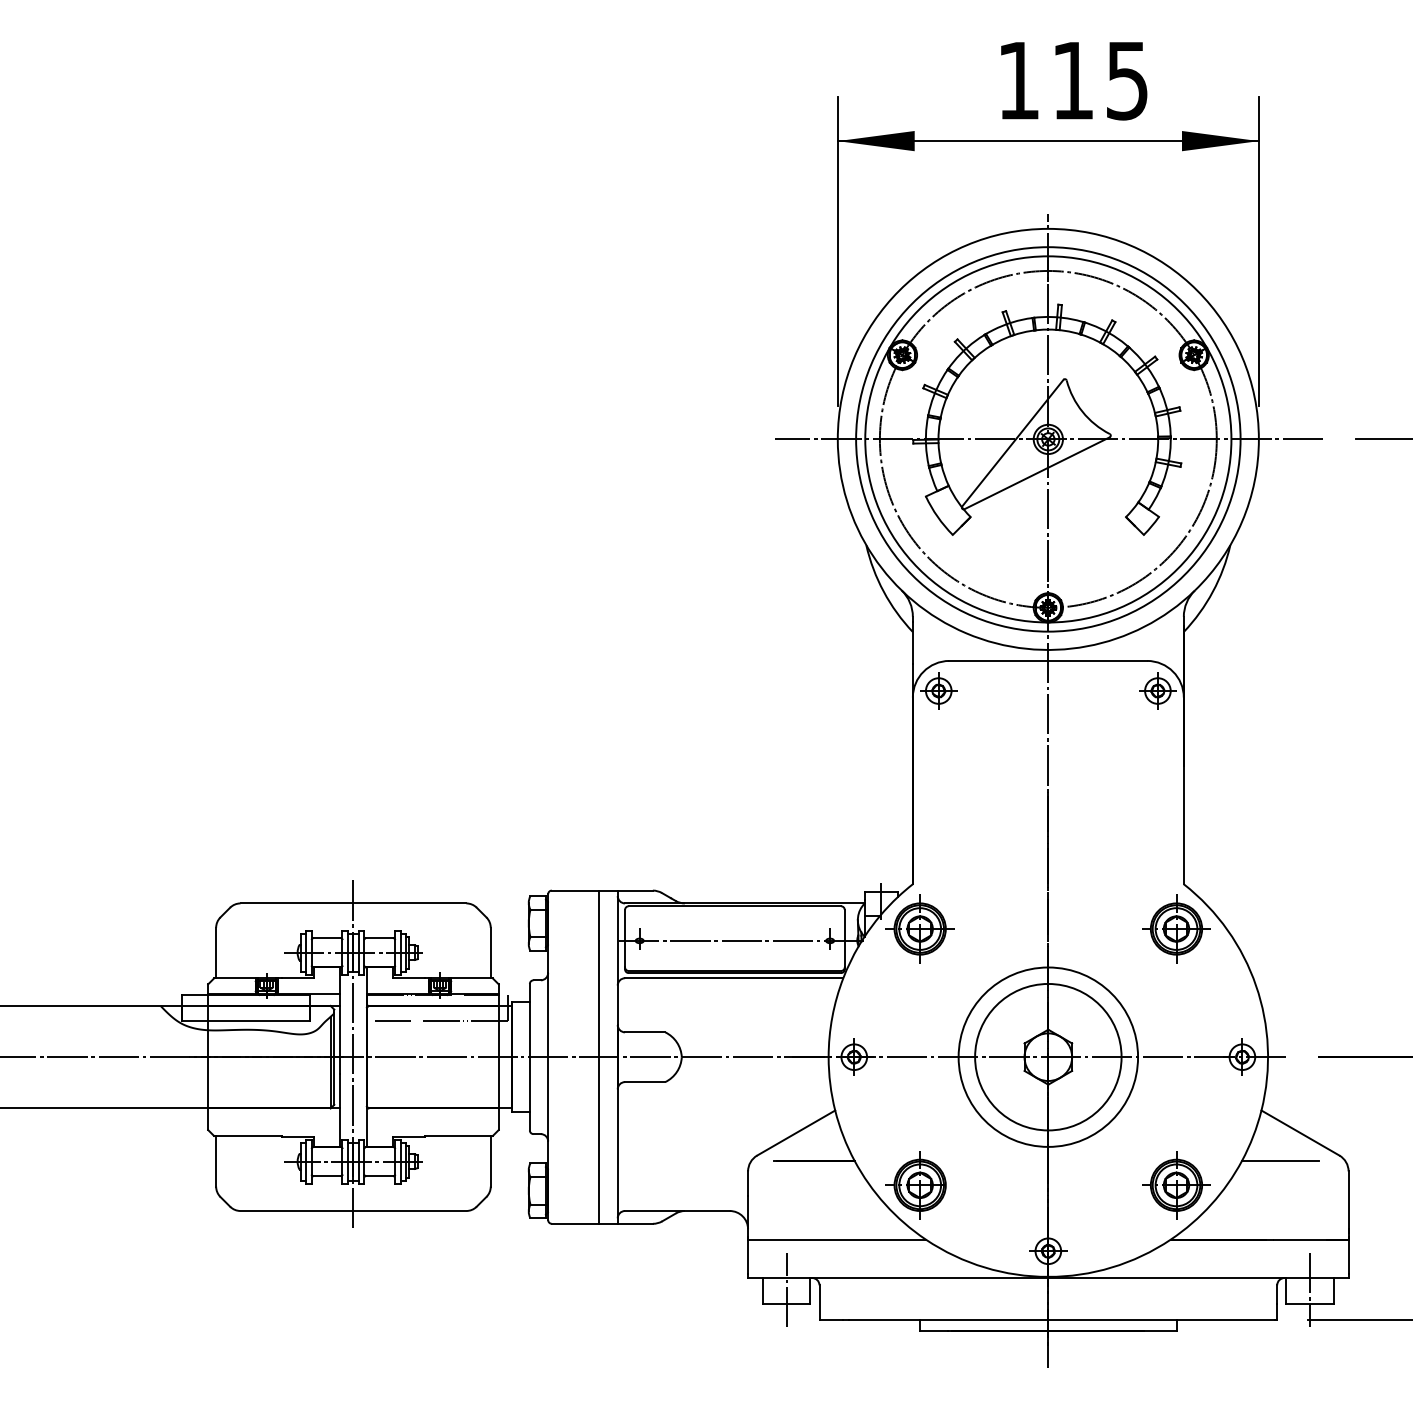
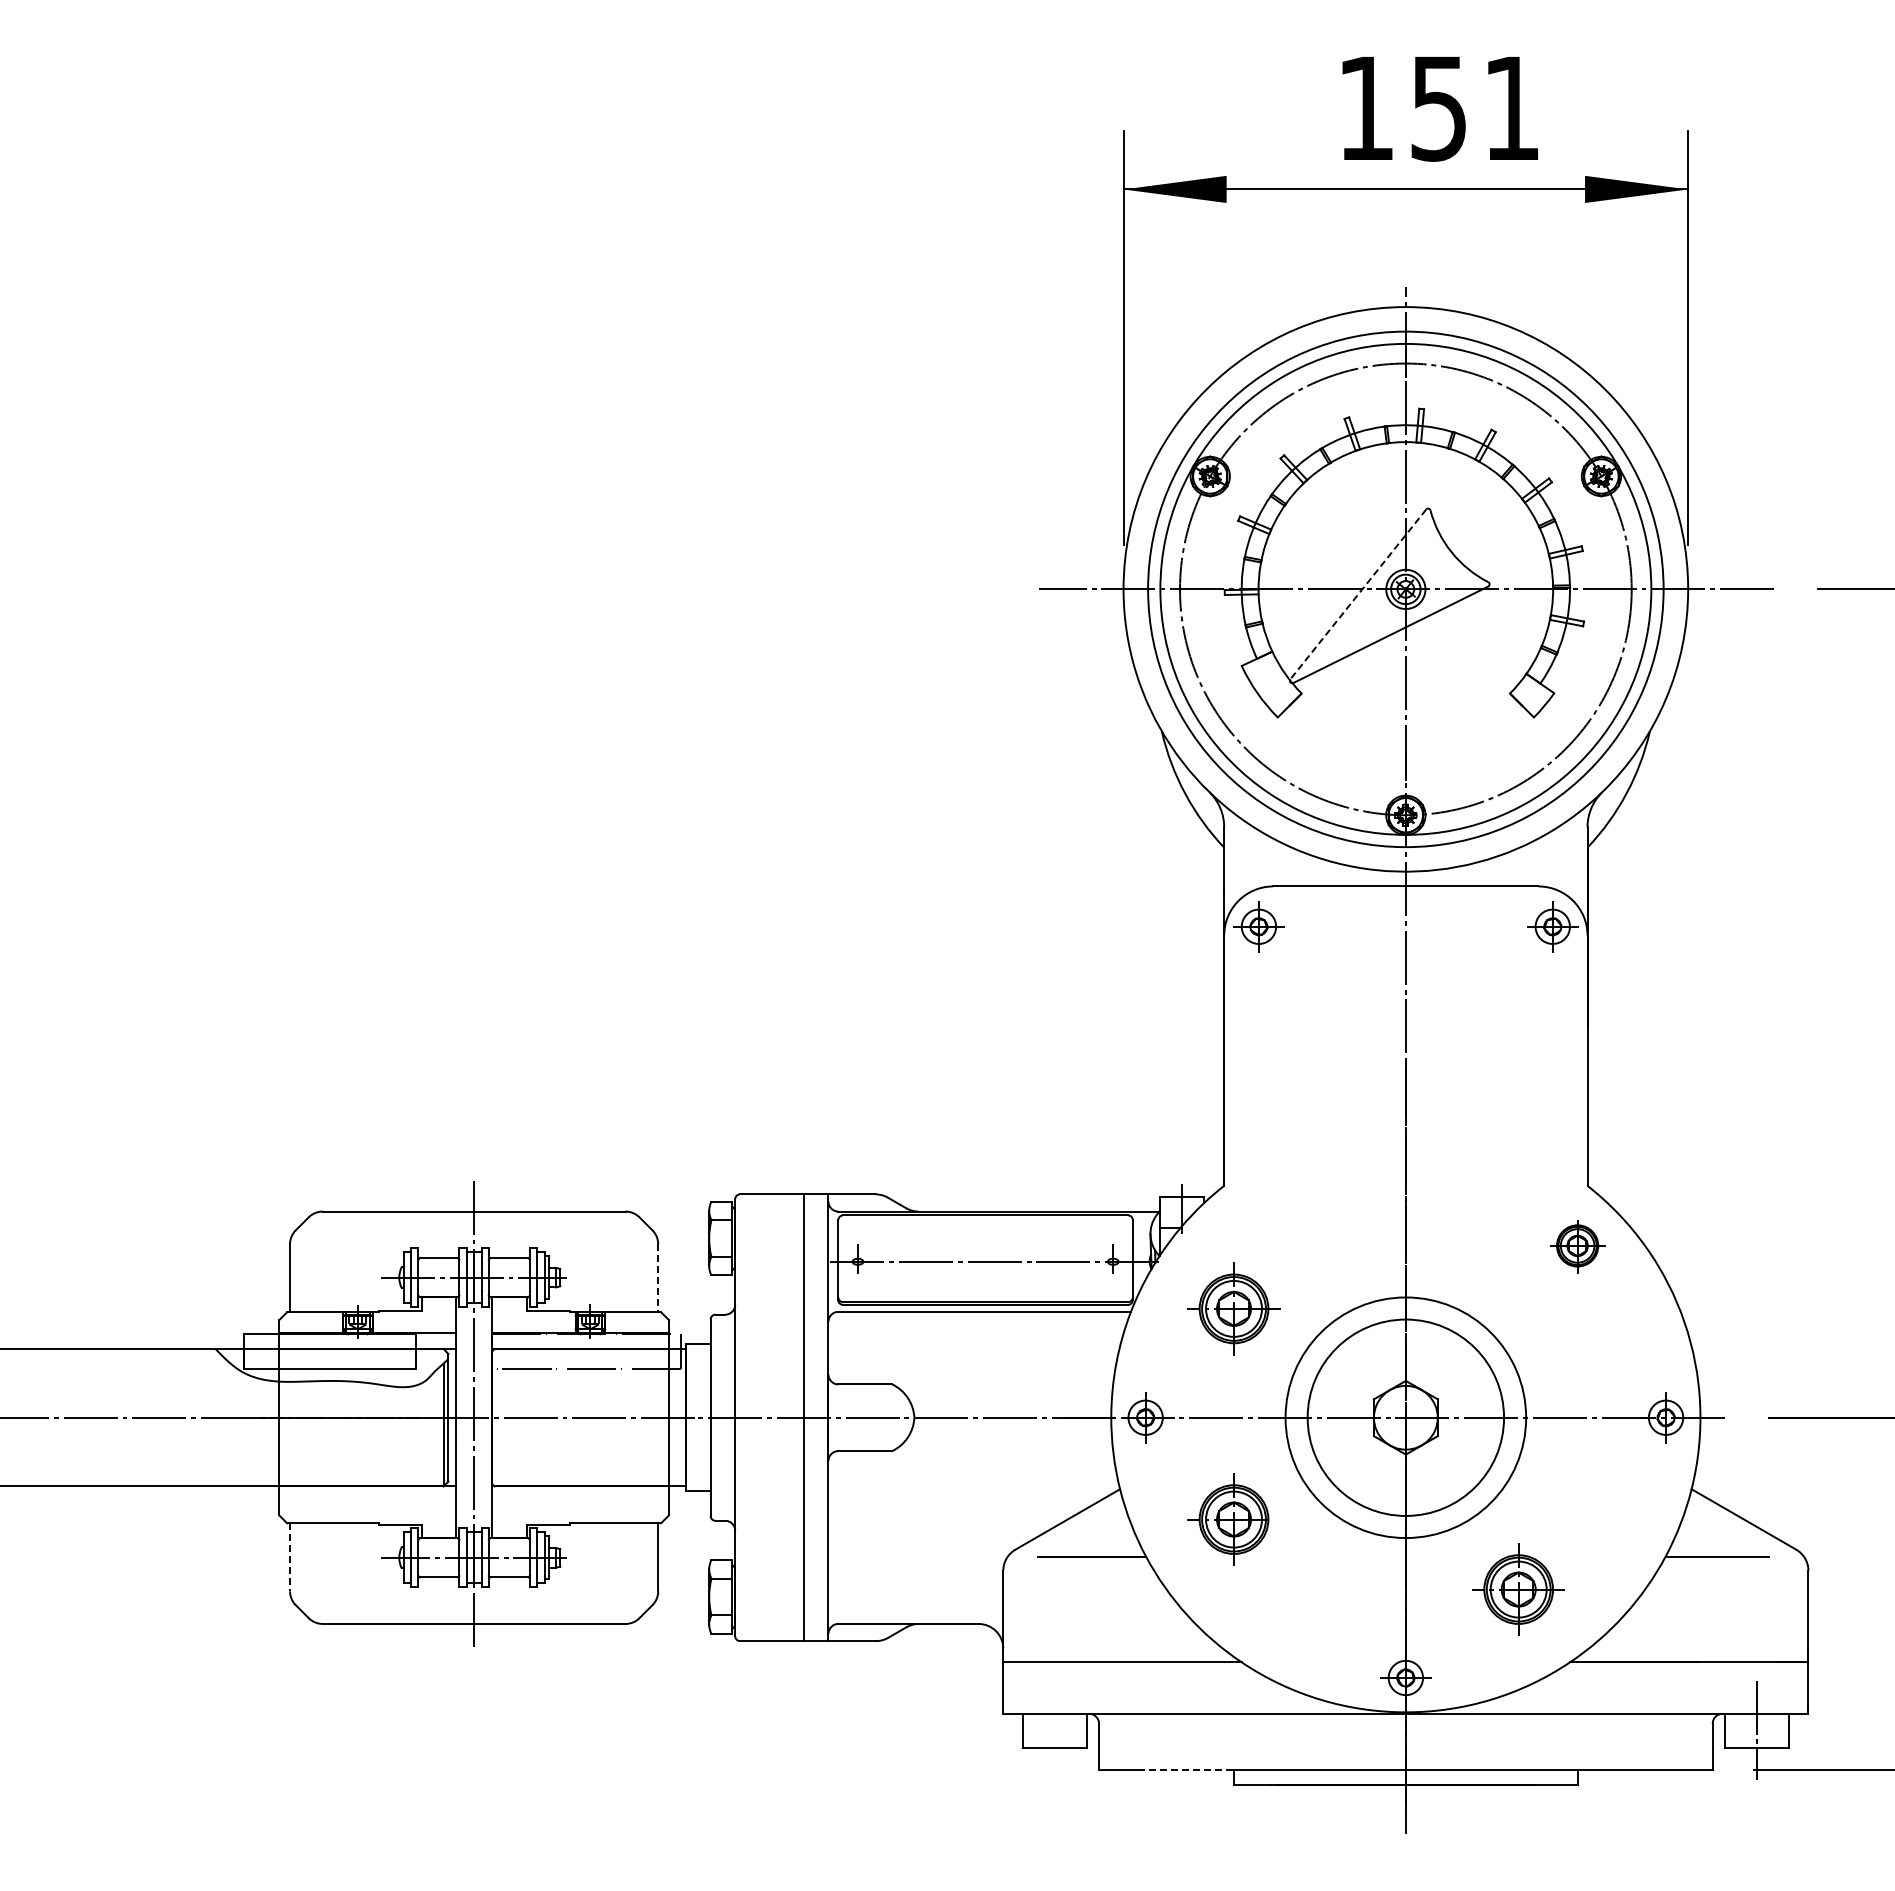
text: (1099, 80) -> (1474, 108), 115 -> 151
line: (1013, 443) -> (1358, 594), solid -> dashed
part: (919, 928) -> (1233, 1308), moved
part: (1176, 928) -> (1577, 1245), size x0.6
line: (490, 953) -> (658, 1278), solid -> dashed
line: (216, 1161) -> (290, 1557), solid -> dashed
part: (916, 1185) -> (1228, 1519), moved
part: (1176, 1185) -> (1518, 1589), moved
line: (786, 1290) -> (1054, 1730), removed
line: (884, 1320) -> (1186, 1770), solid -> dashed

